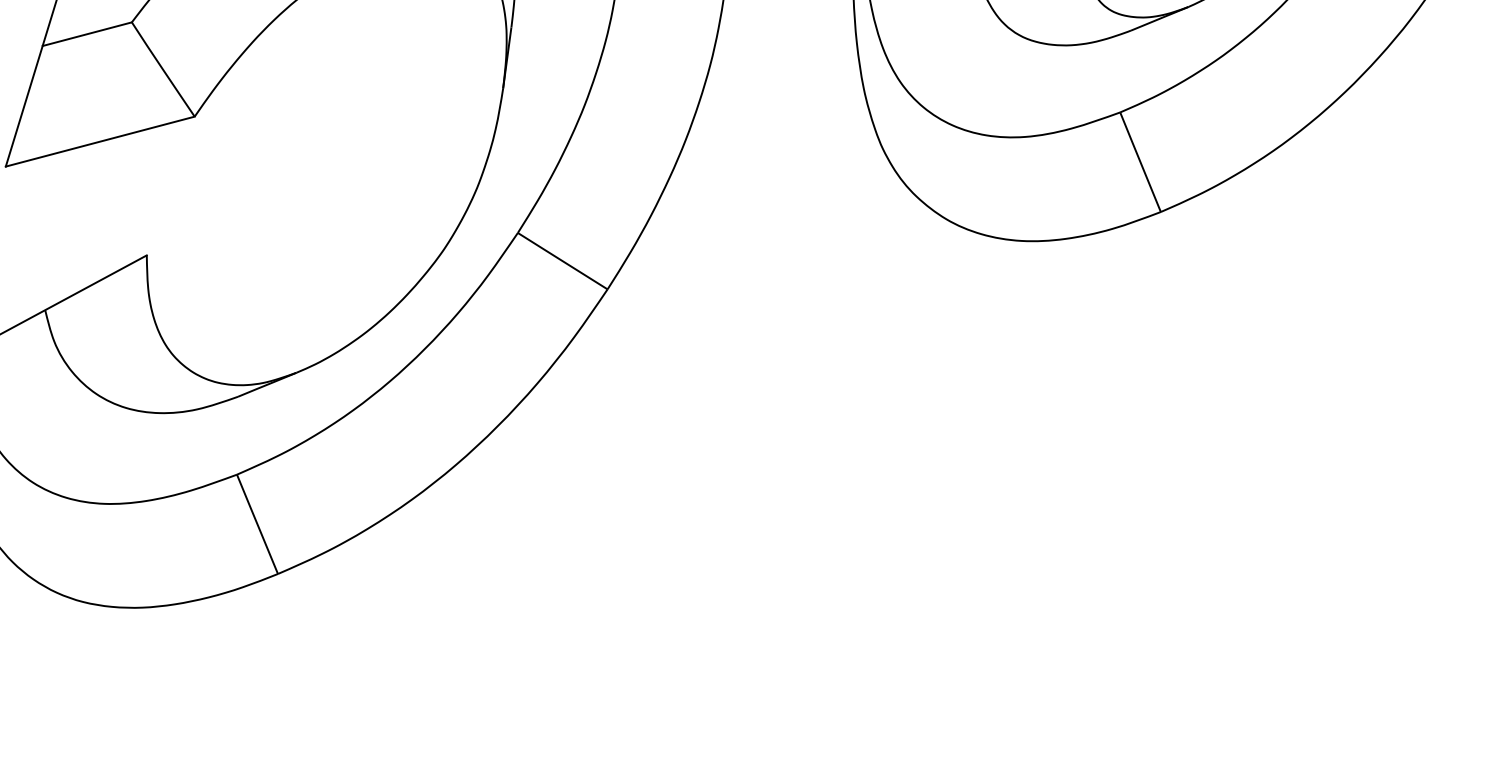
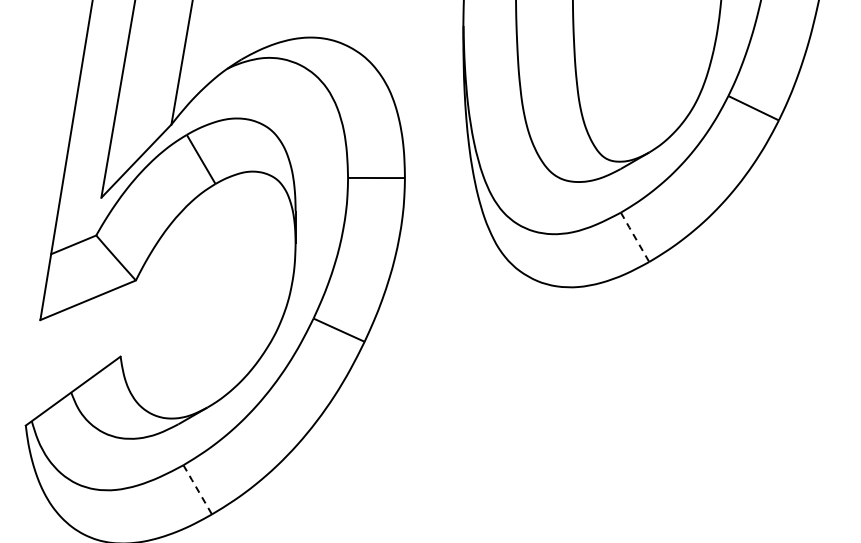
line: (1141, 162) -> (635, 237), solid -> dashed
line: (257, 523) -> (197, 489), solid -> dashed

